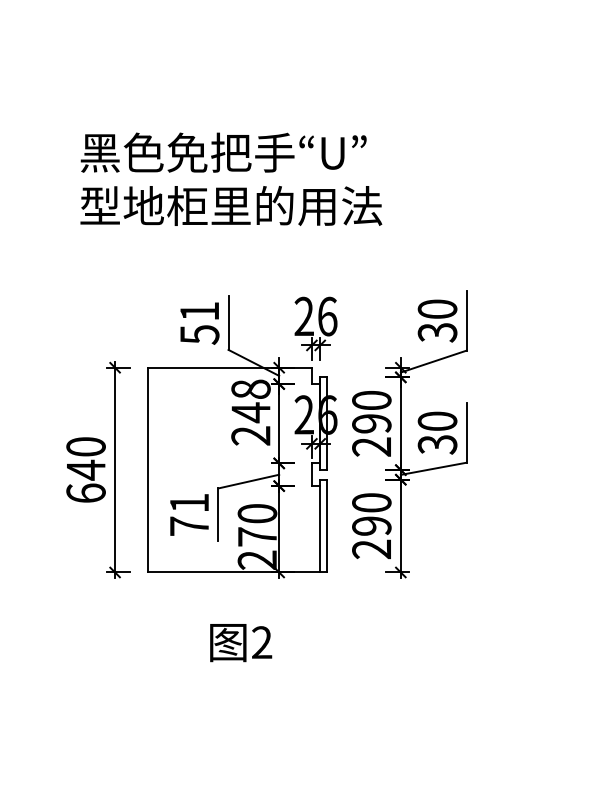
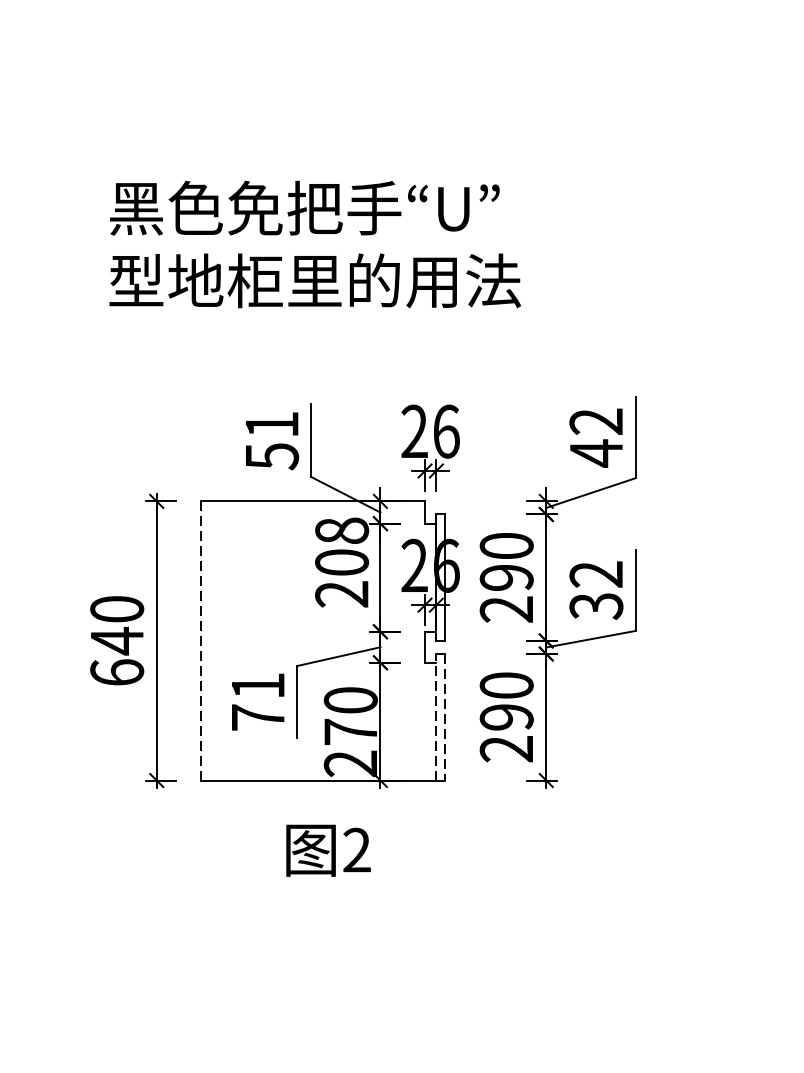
text: (437, 321) -> (596, 438), 30 -> 42
text: (250, 412) -> (341, 562), 248 -> 208
text: (437, 421) -> (596, 574), 30 -> 32
line: (147, 470) -> (200, 641), solid -> dashed
line: (320, 525) -> (436, 716), solid -> dashed
line: (326, 526) -> (444, 717), solid -> dashed
text: (241, 643) -> (329, 851), moved

